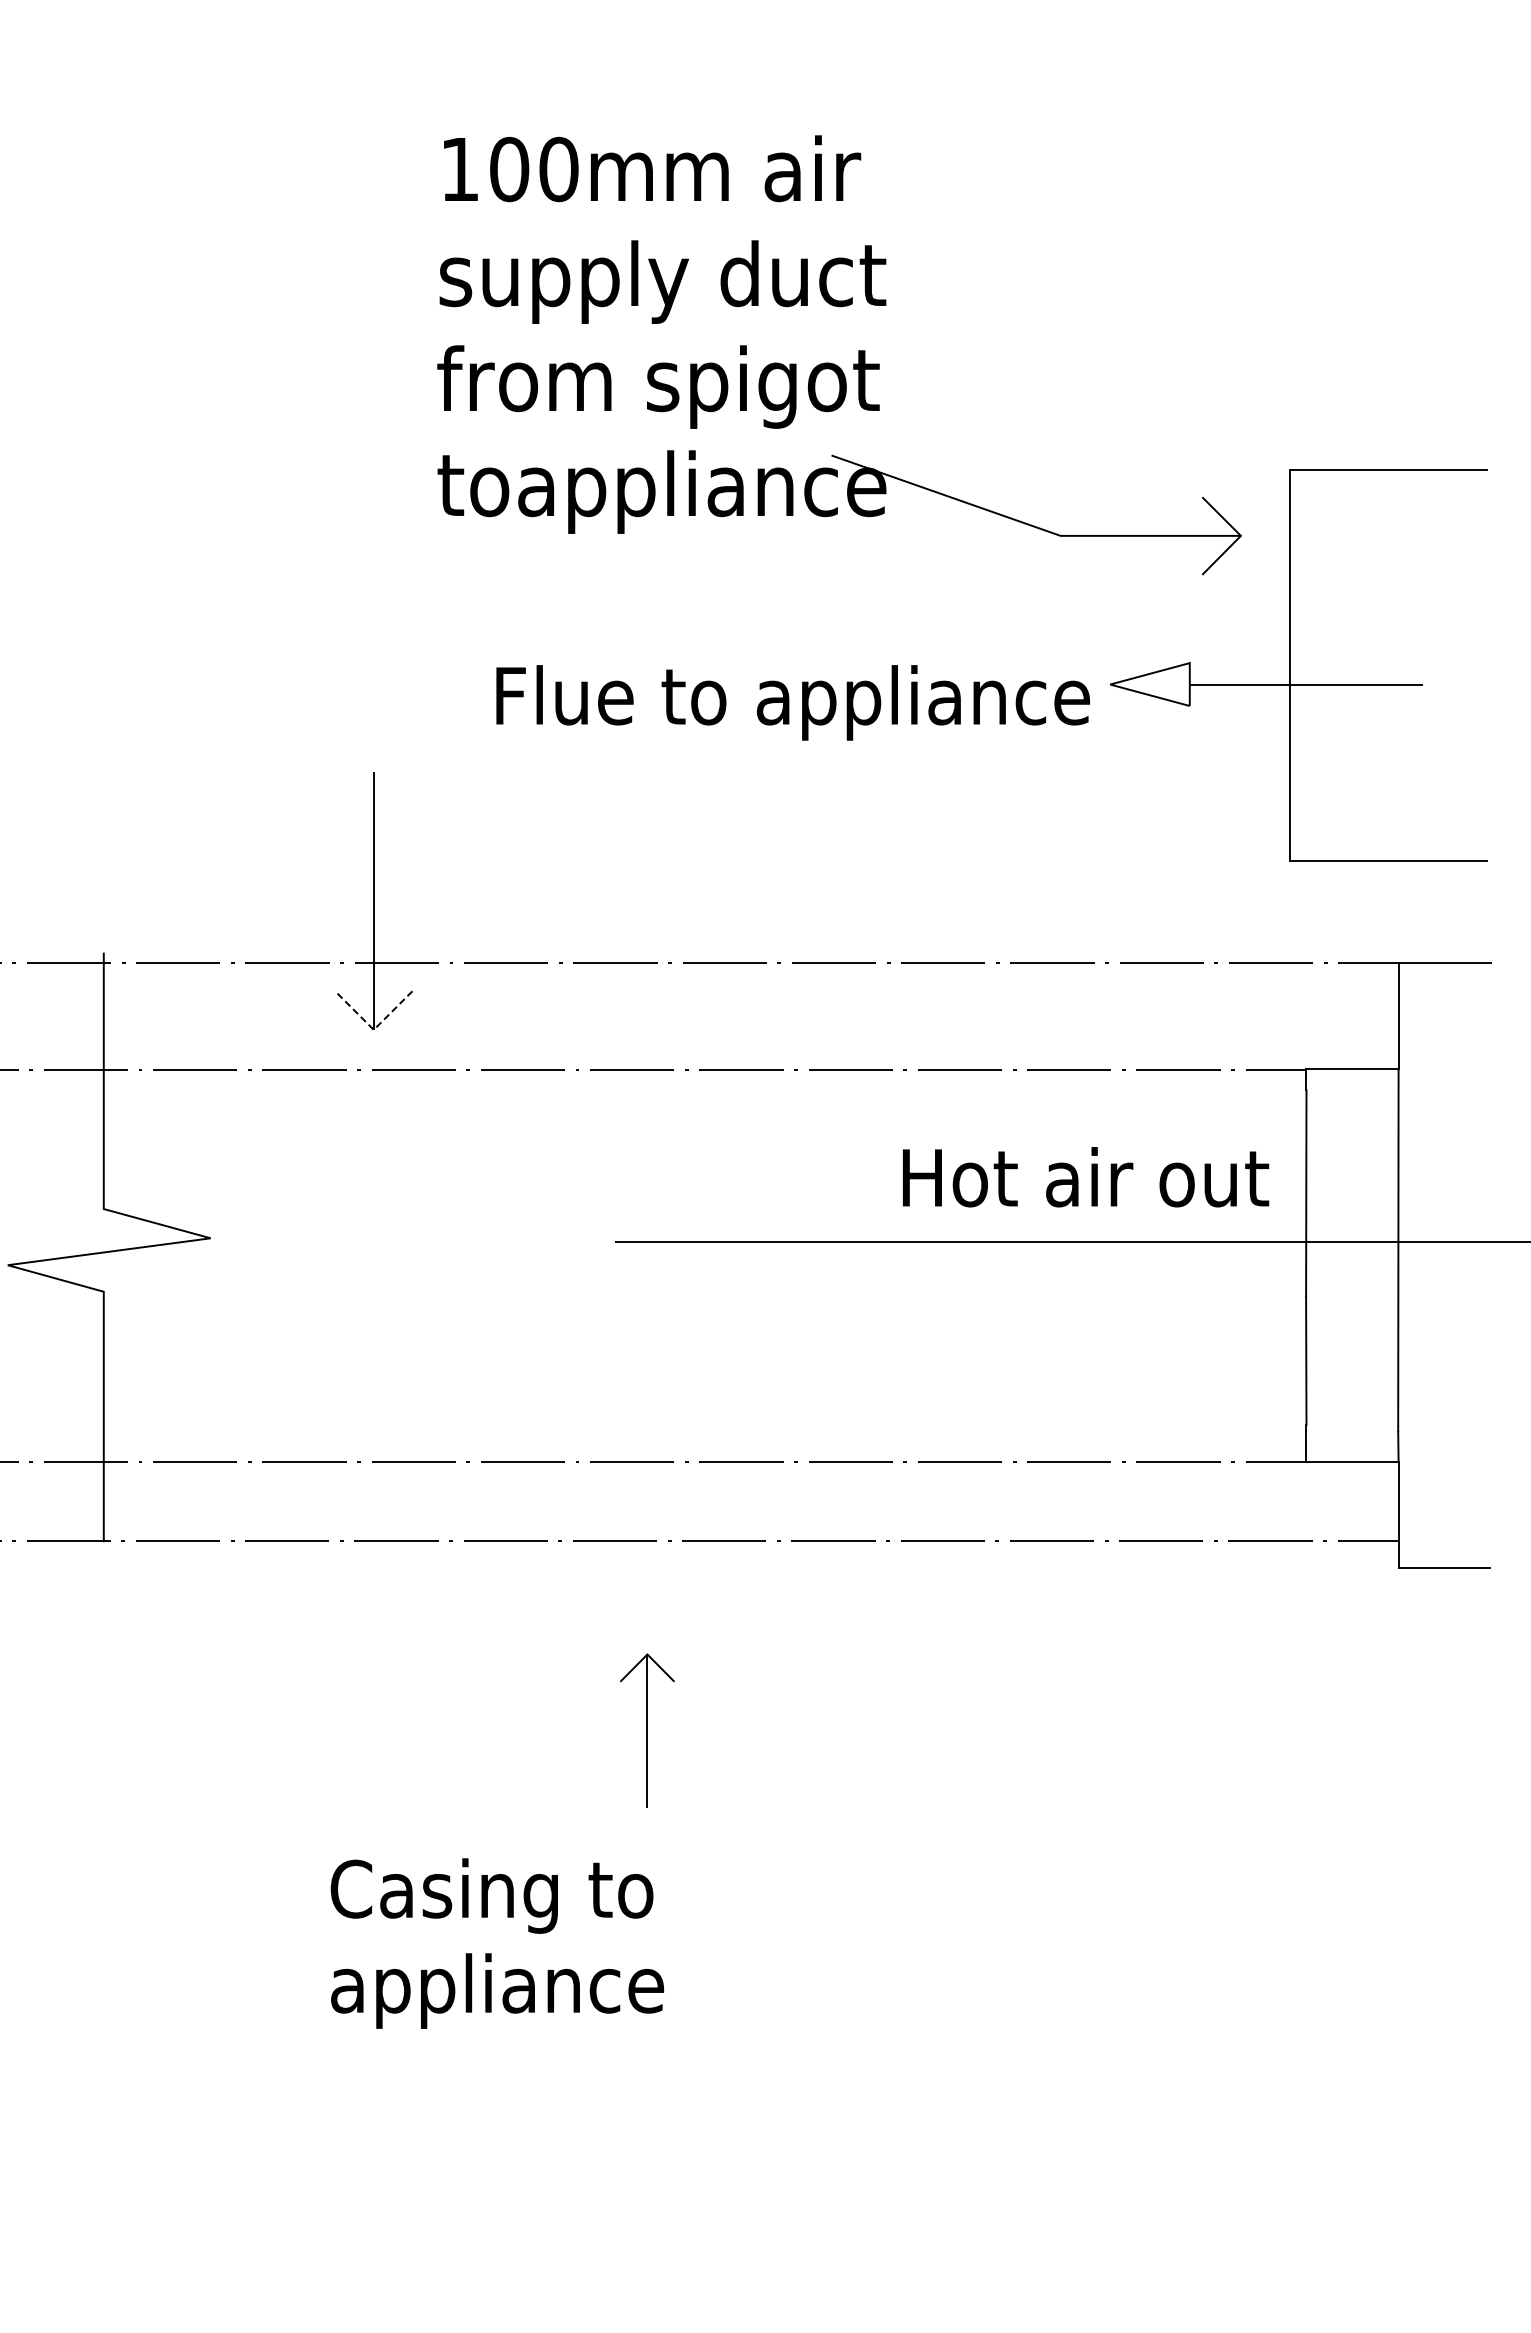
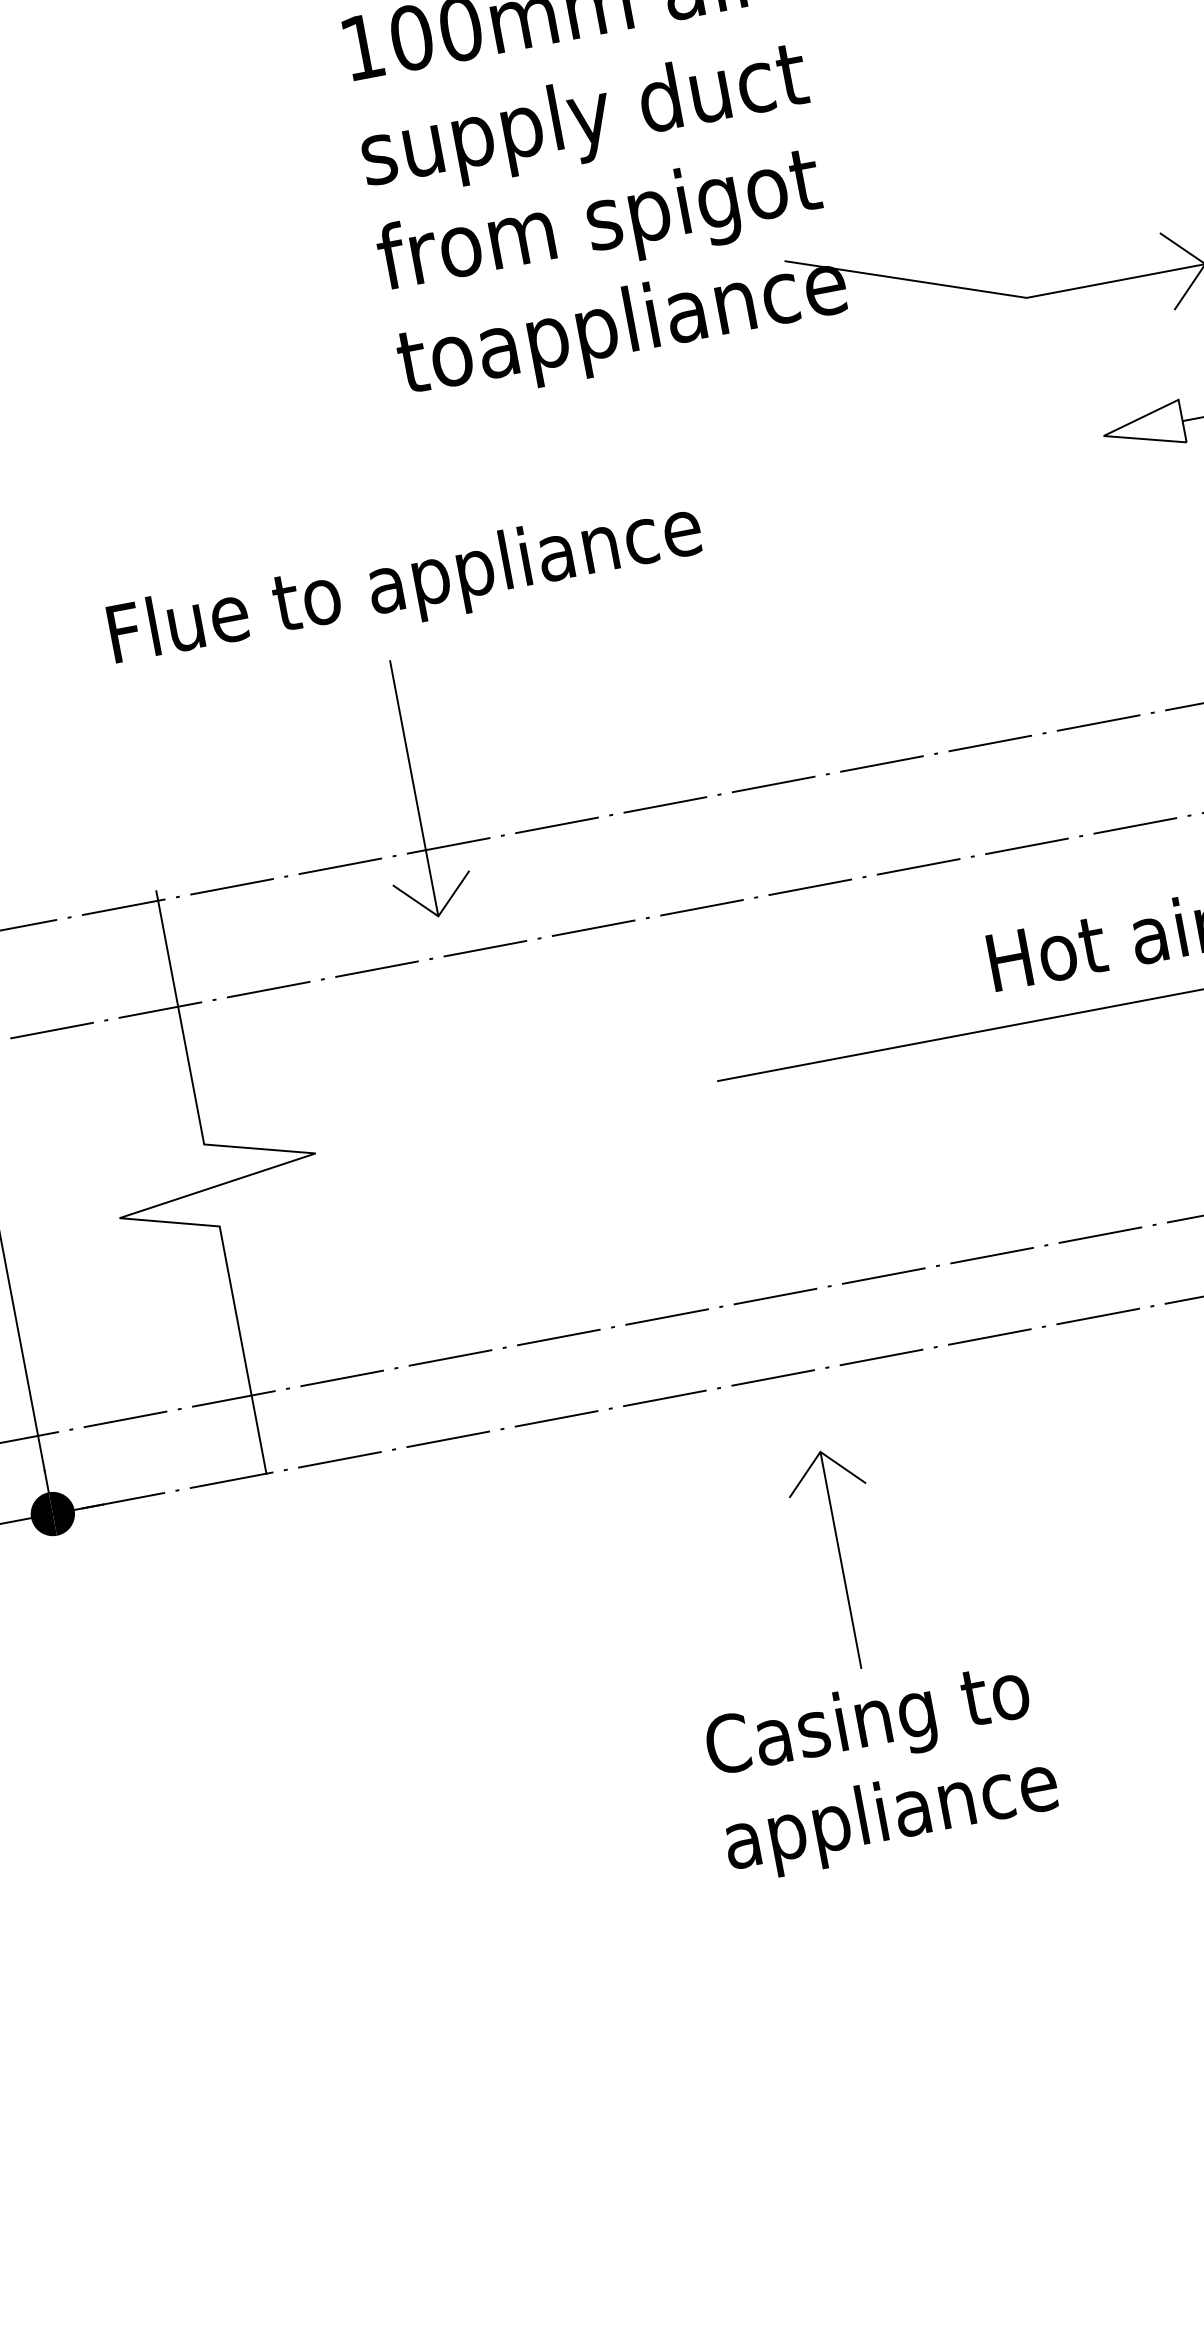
text: (792, 702) -> (405, 586), moved
line: (373, 1029) -> (437, 915), dashed -> solid
part: (647, 1730) -> (840, 1559), size x1.43
text: (496, 1943) -> (881, 1770), moved

